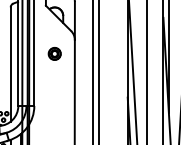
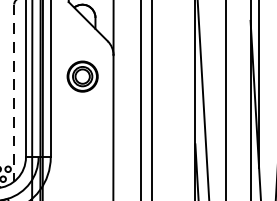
part: (54, 53) -> (81, 76), size x1.6
line: (10, 64) -> (13, 93), solid -> dashed

